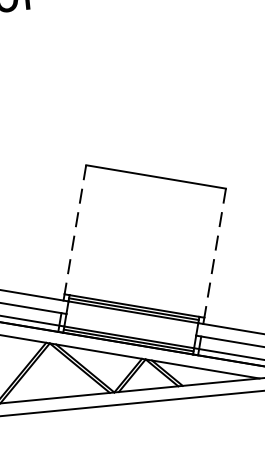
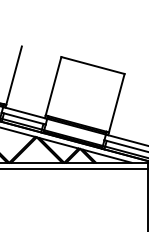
line: (75, 230) -> (53, 86), dashed -> solid
line: (214, 253) -> (116, 103), dashed -> solid

